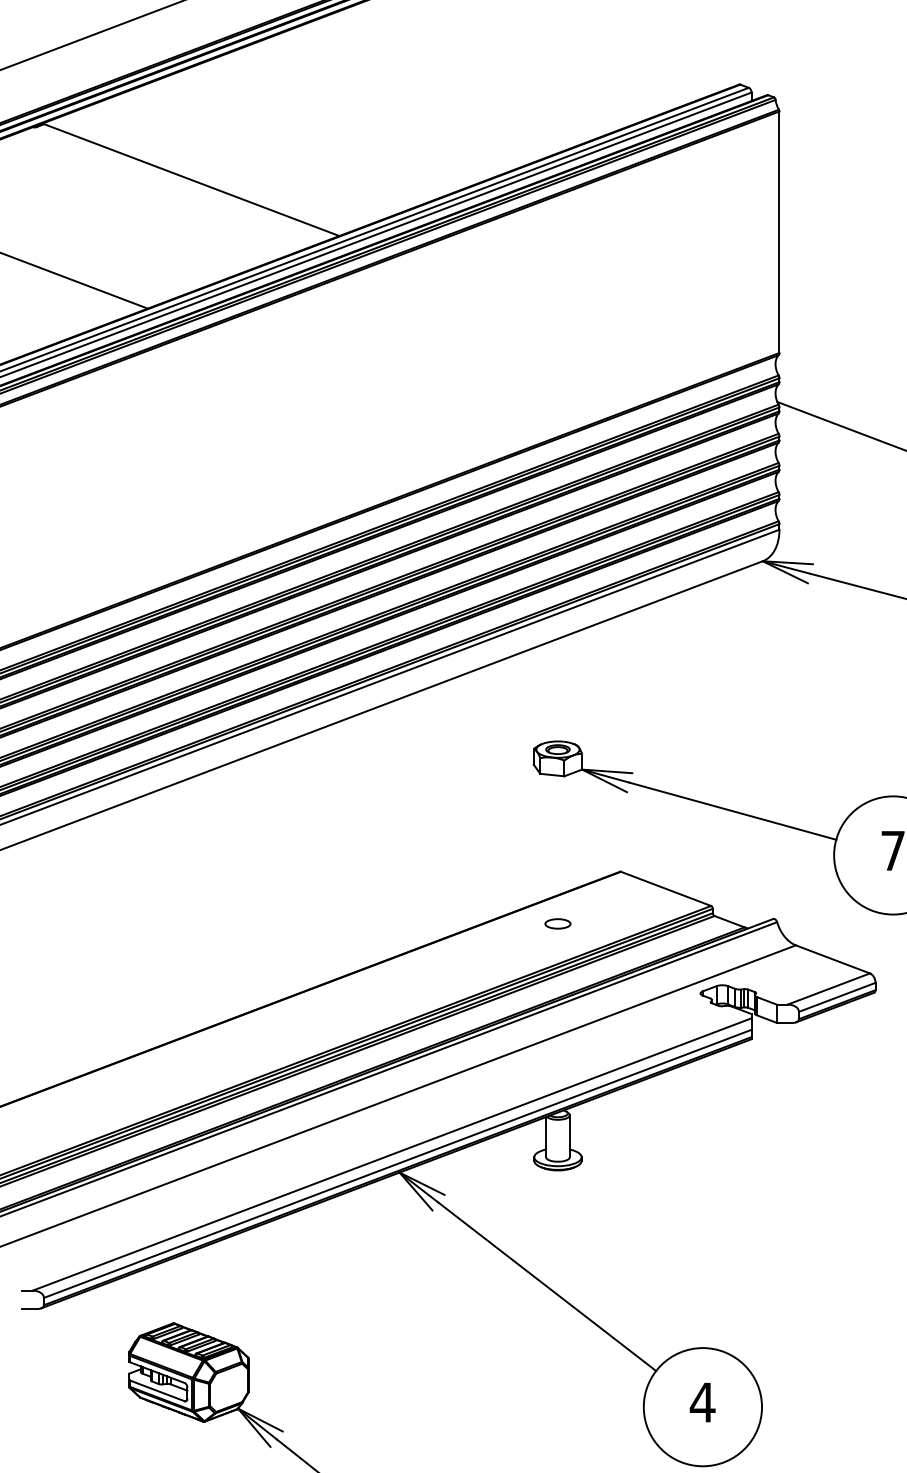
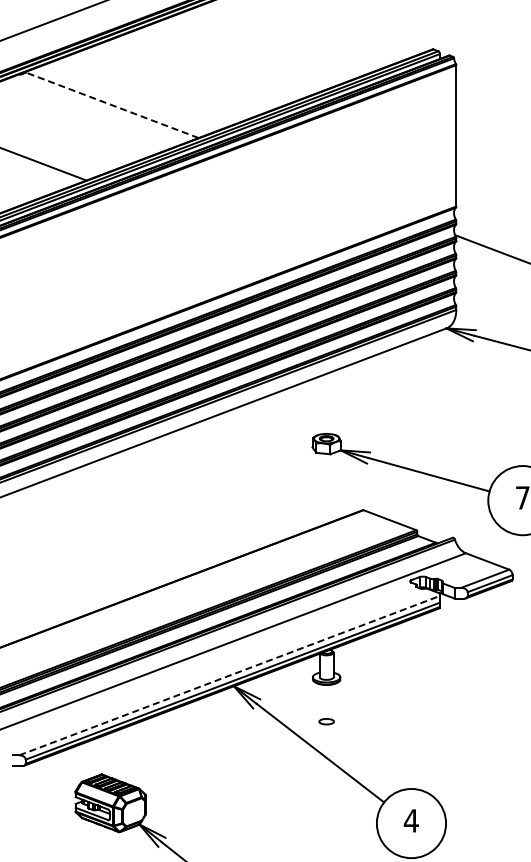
line: (190, 180) -> (111, 105), solid -> dashed
part: (557, 923) -> (326, 721), moved
line: (391, 1154) -> (229, 675), solid -> dashed

